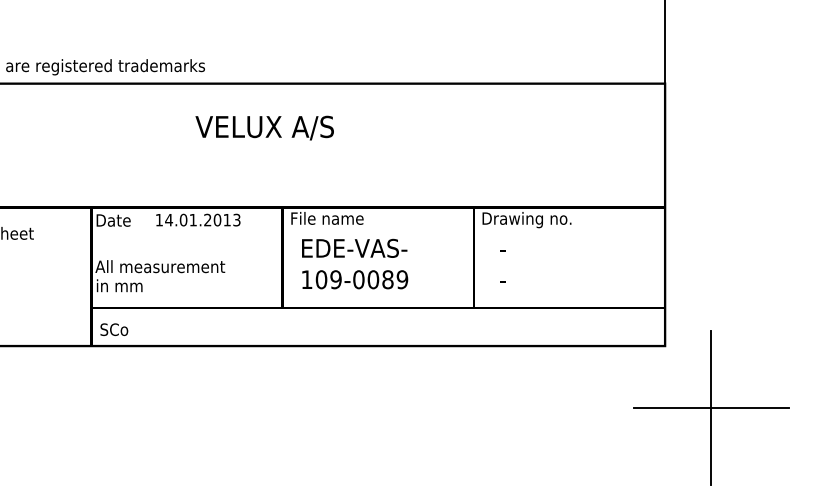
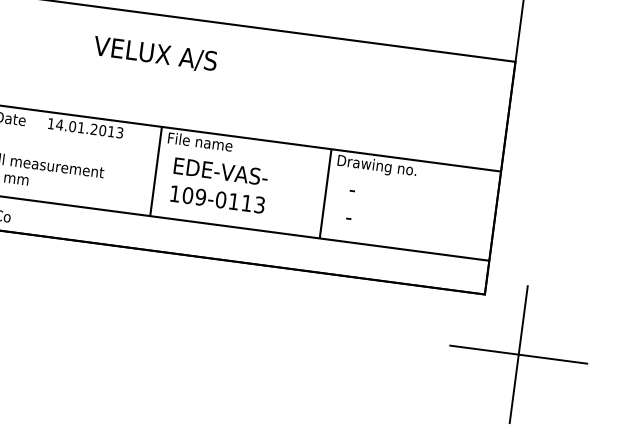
text: (387, 279) -> (246, 203), 109-0089 -> 109-0113

